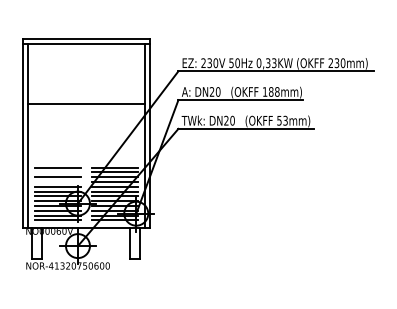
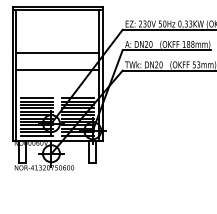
line: (86, 128) -> (57, 70), added
line: (57, 172) -> (36, 101), added
line: (57, 182) -> (36, 108), added

